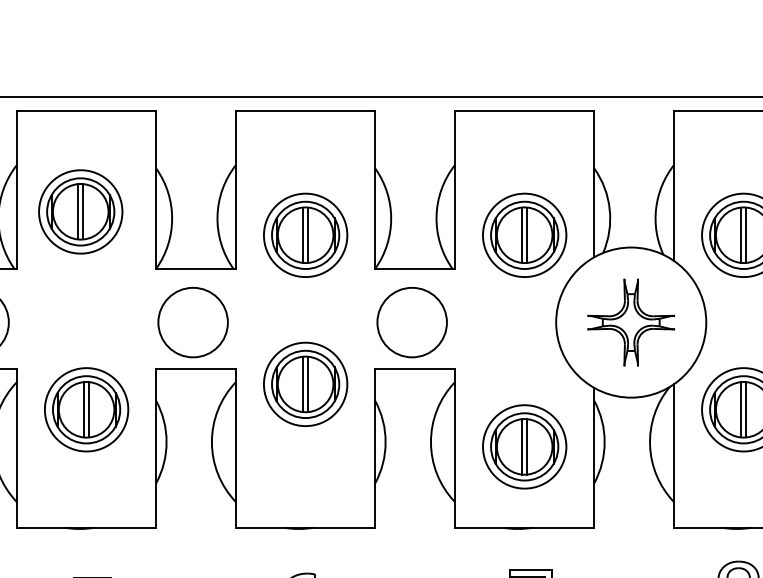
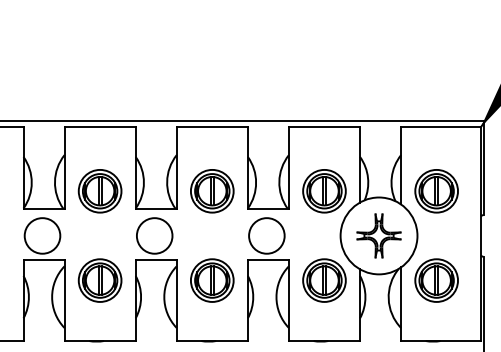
part: (79, 212) -> (99, 191), moved
part: (306, 384) -> (212, 280), moved
part: (524, 446) -> (324, 280), moved

